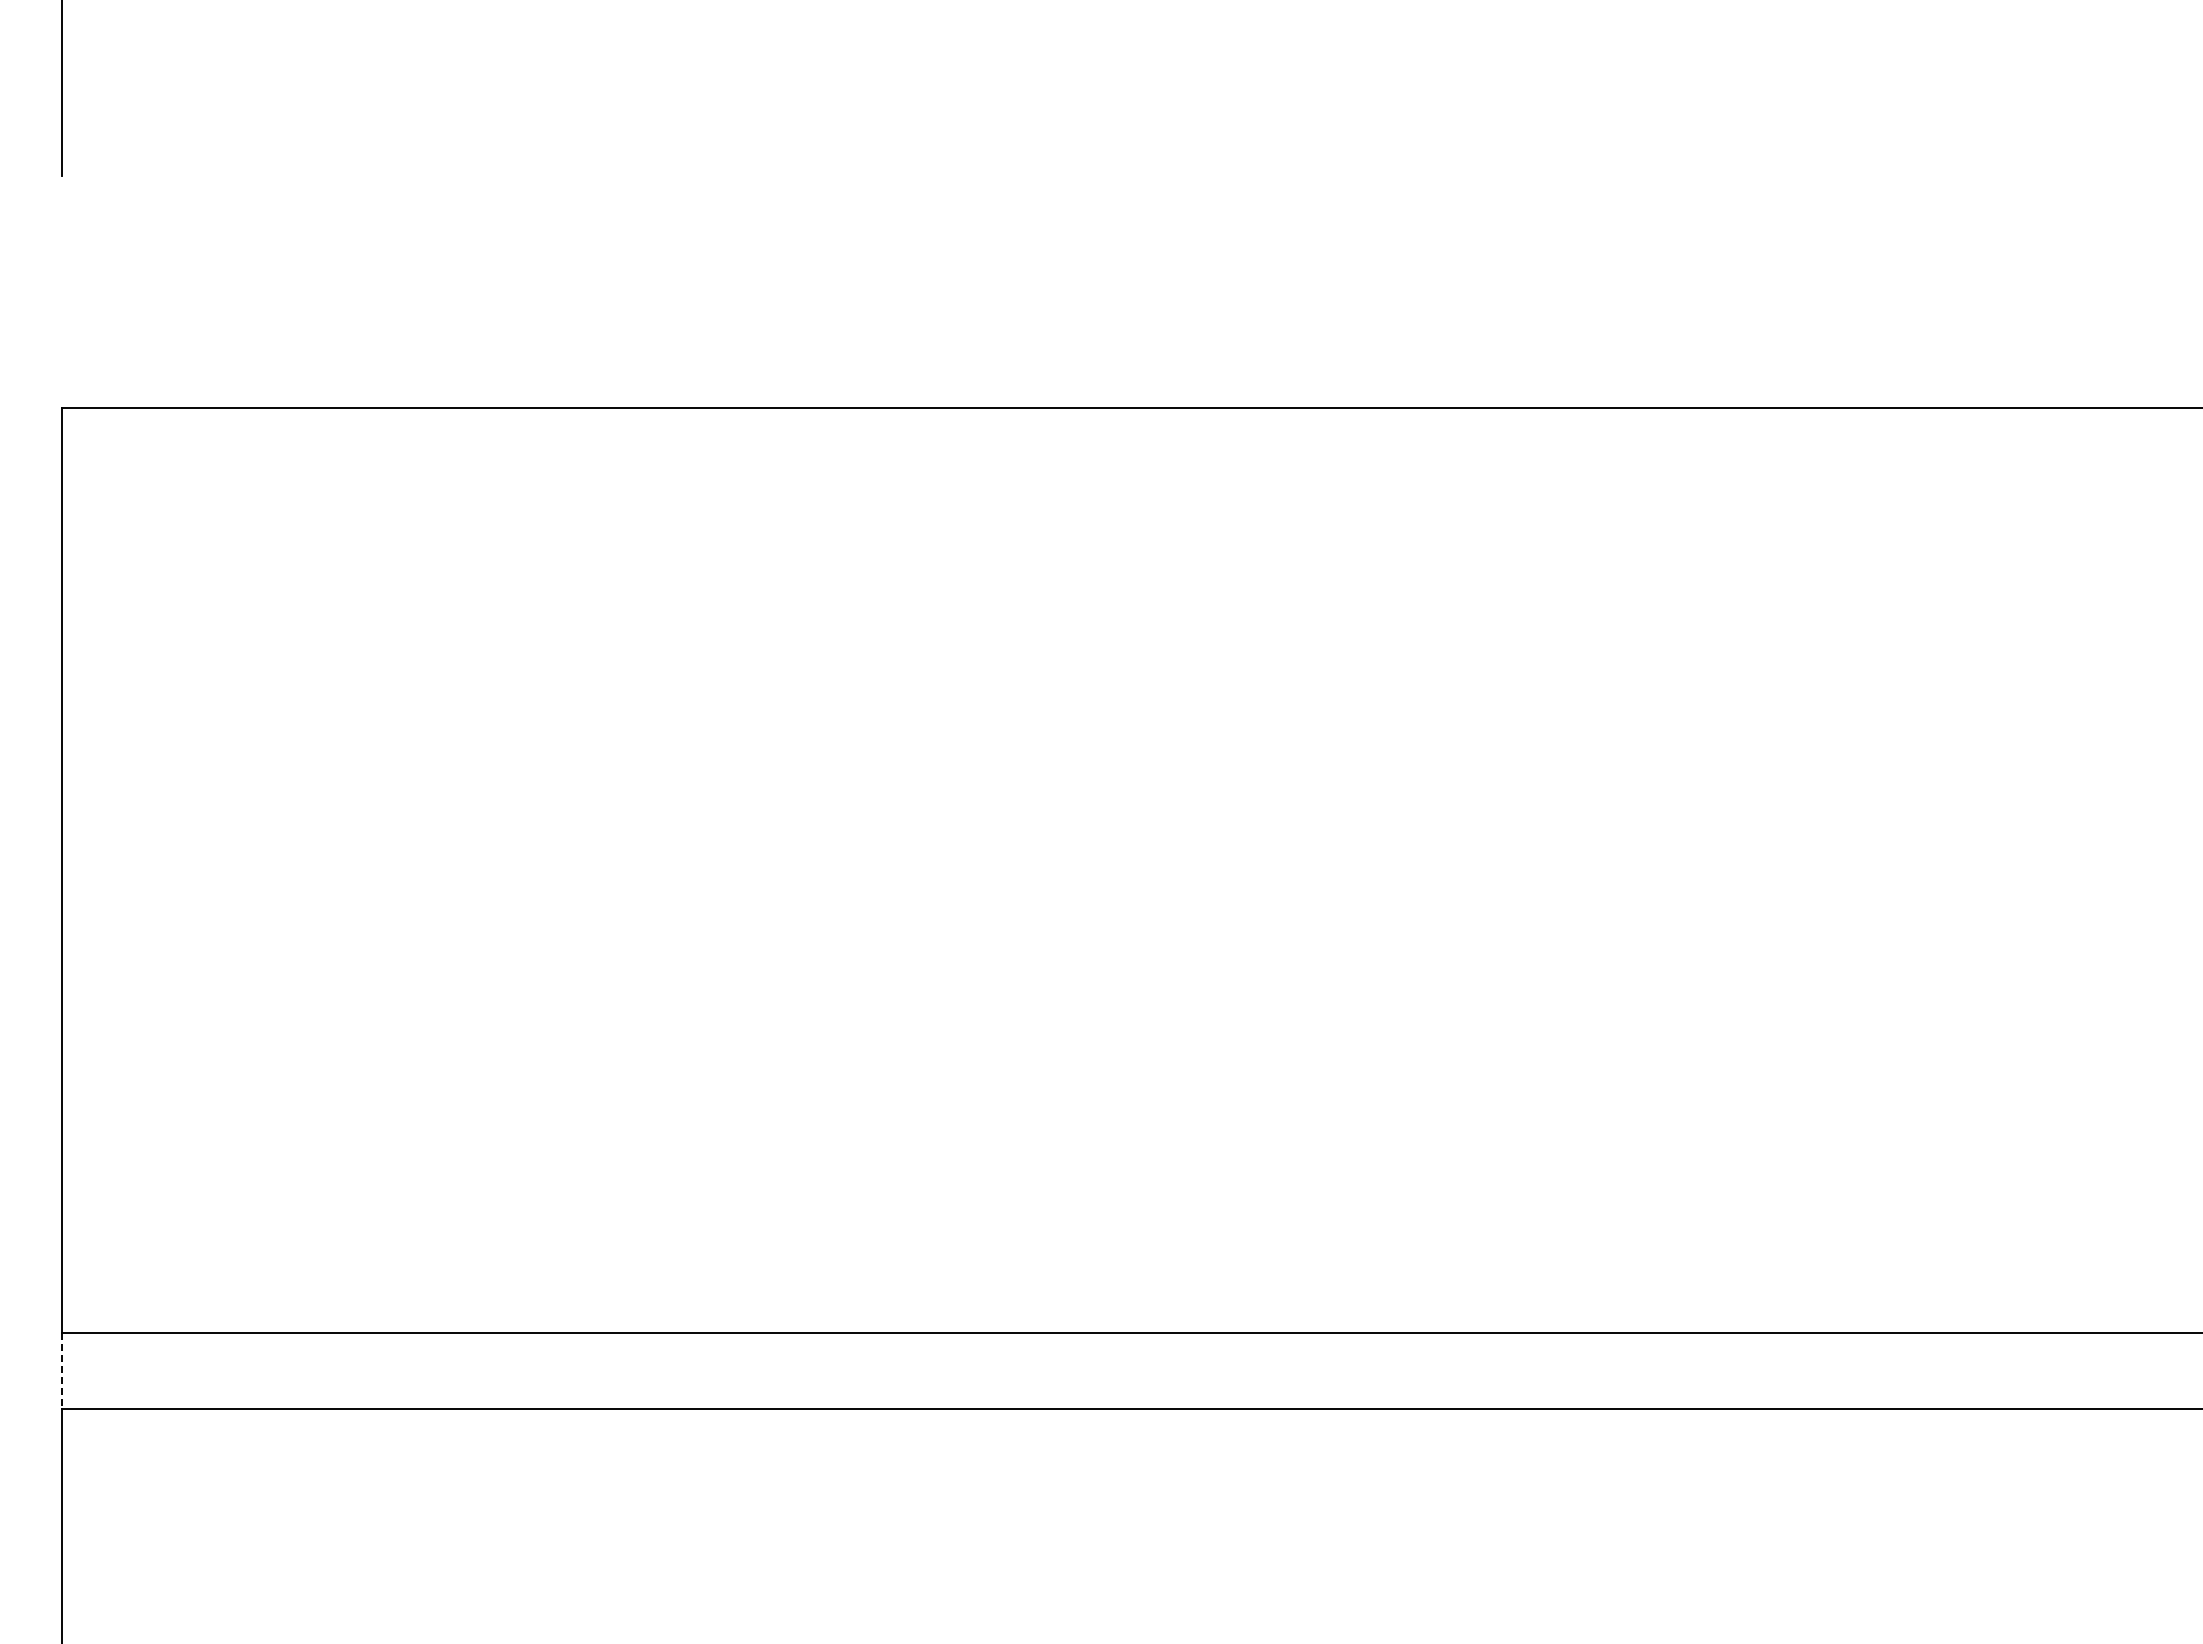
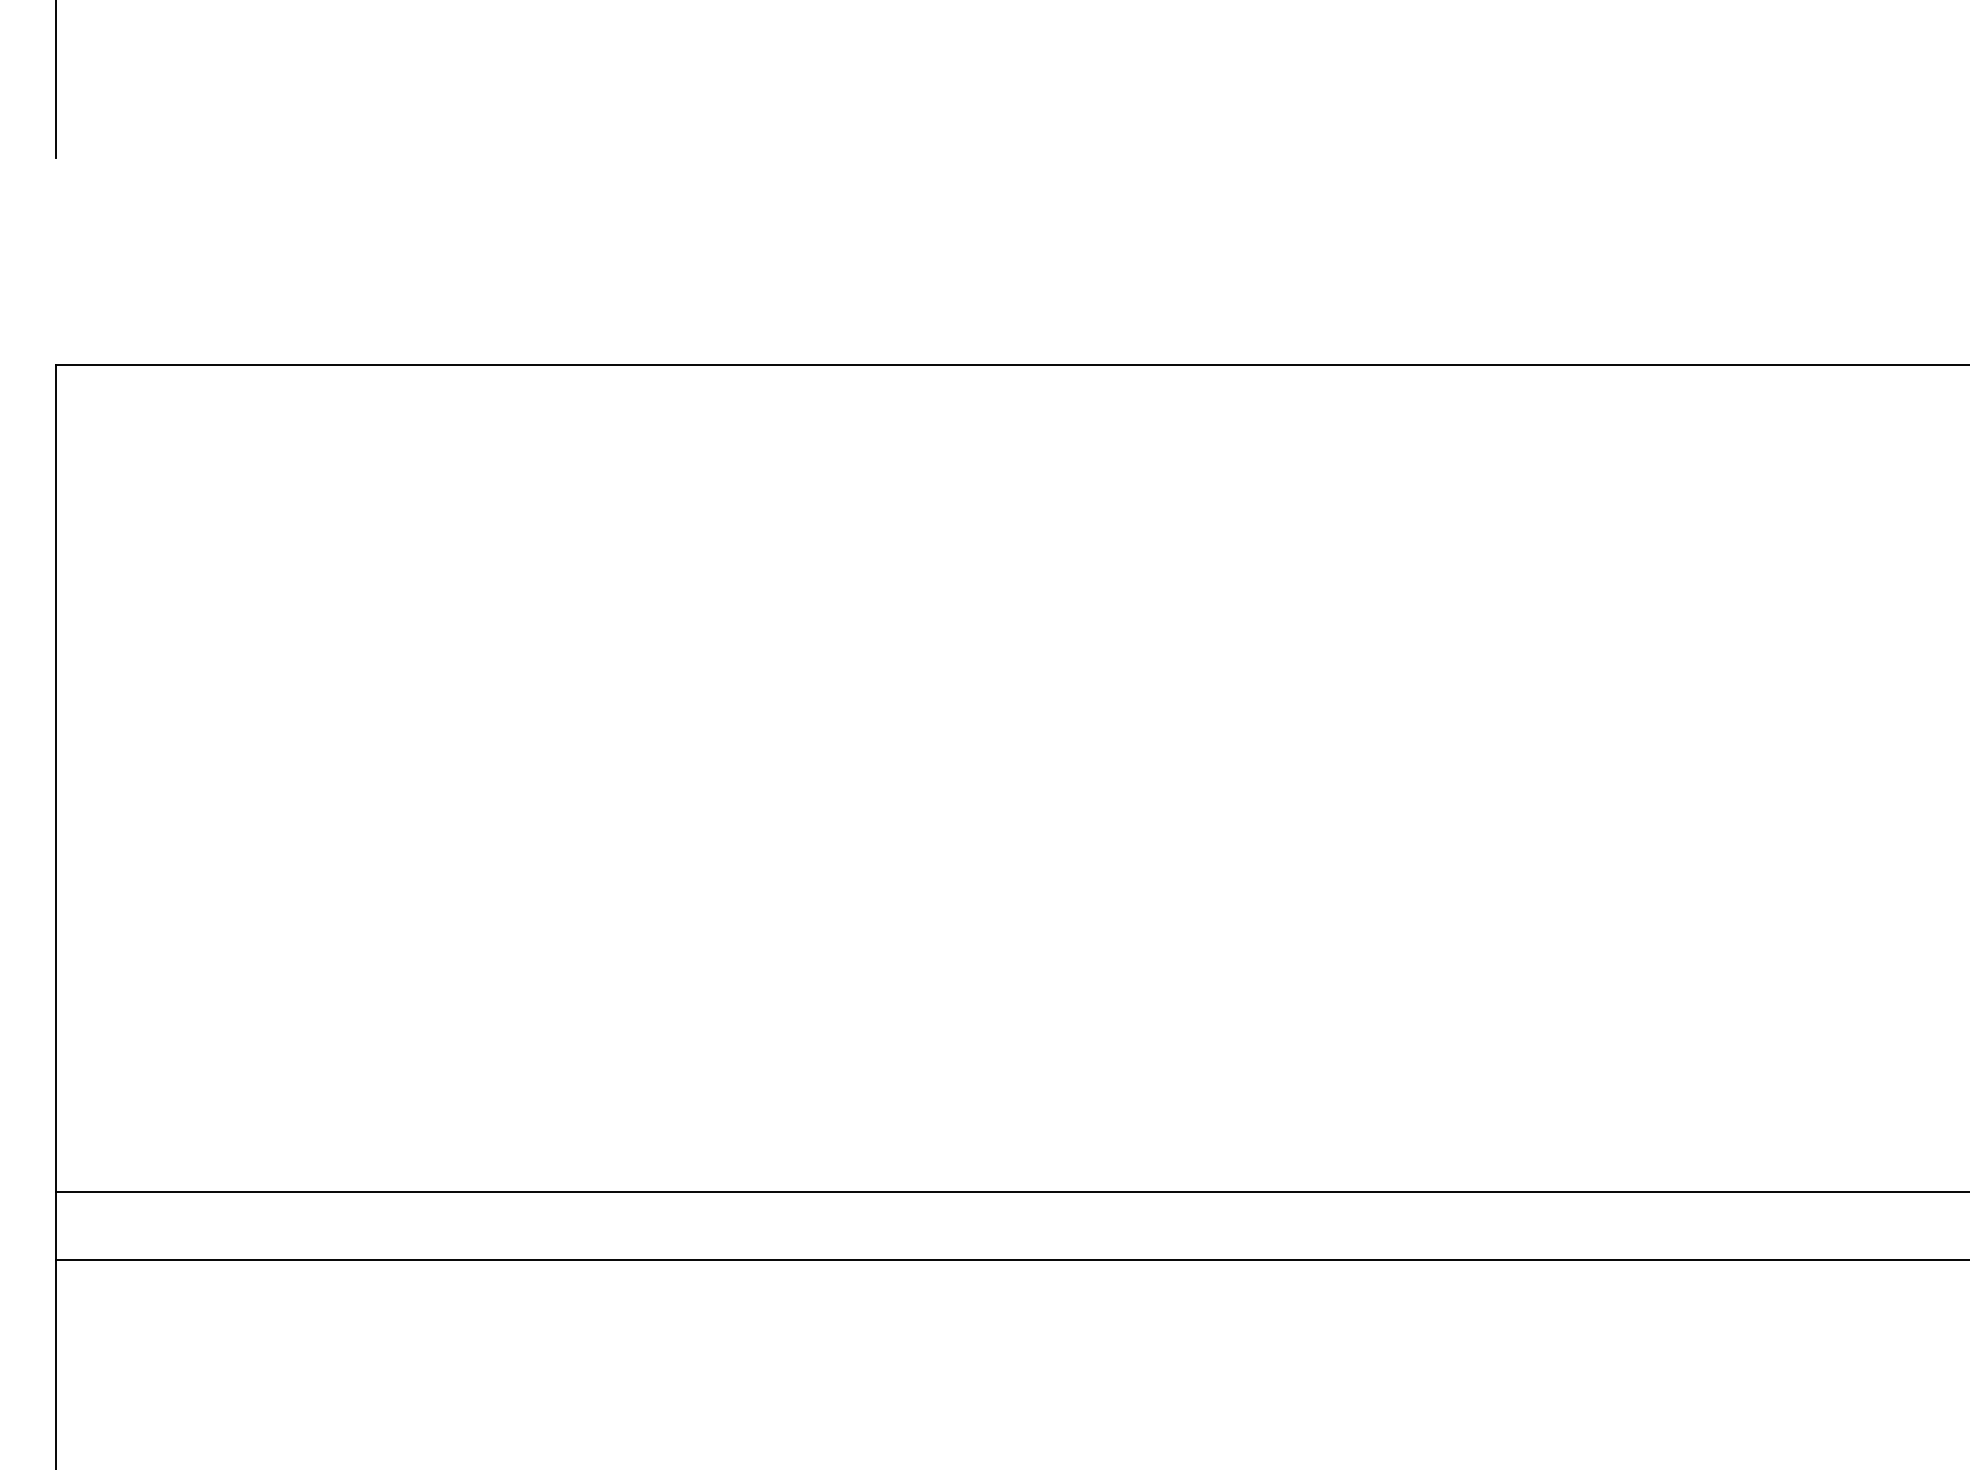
line: (61, 1371) -> (55, 1226), dashed -> solid

